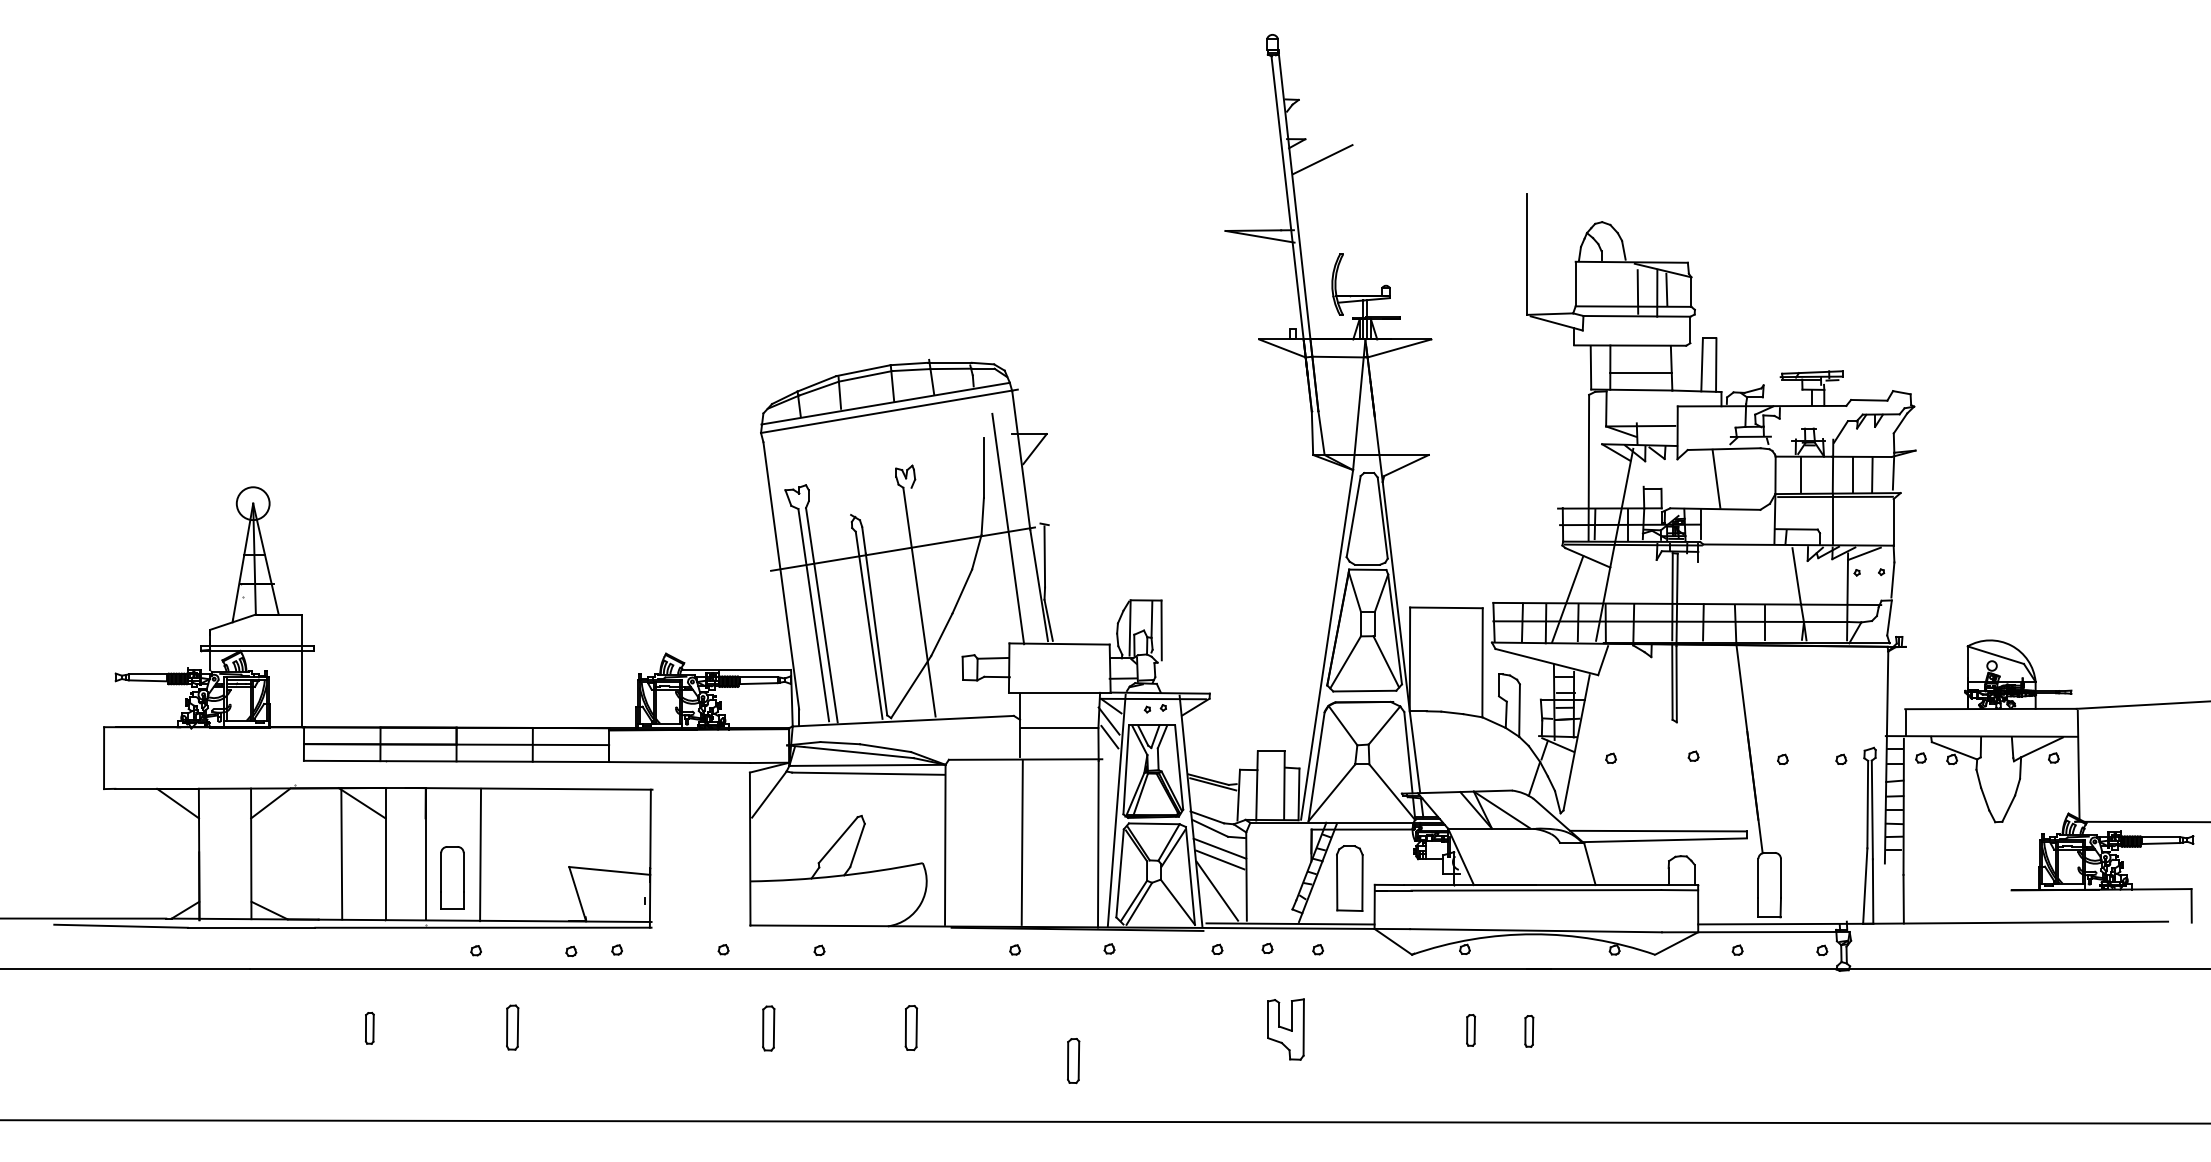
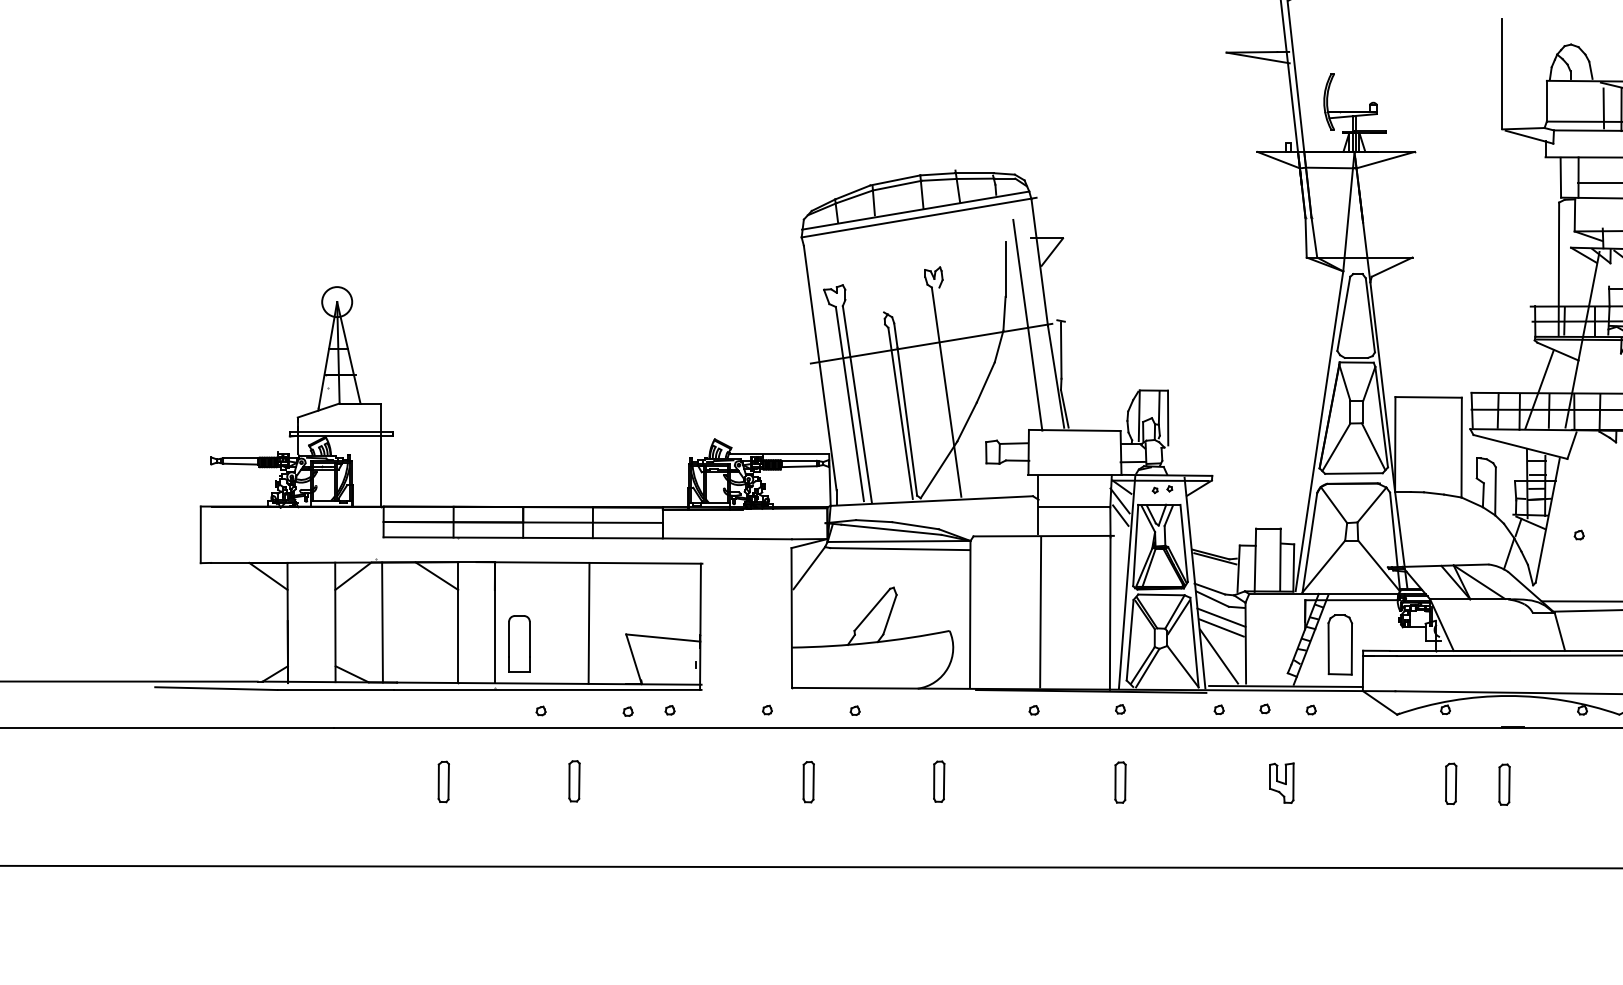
line: (341, 853) -> (382, 622), moved
line: (480, 854) -> (588, 622), moved
part: (369, 1028) -> (443, 782), size x1.43
part: (1285, 1029) -> (1281, 783), size x0.71
part: (1470, 1030) -> (1450, 783), size x1.43
part: (1528, 1031) -> (1503, 784), size x1.43
part: (1073, 1061) -> (1120, 783), moved

